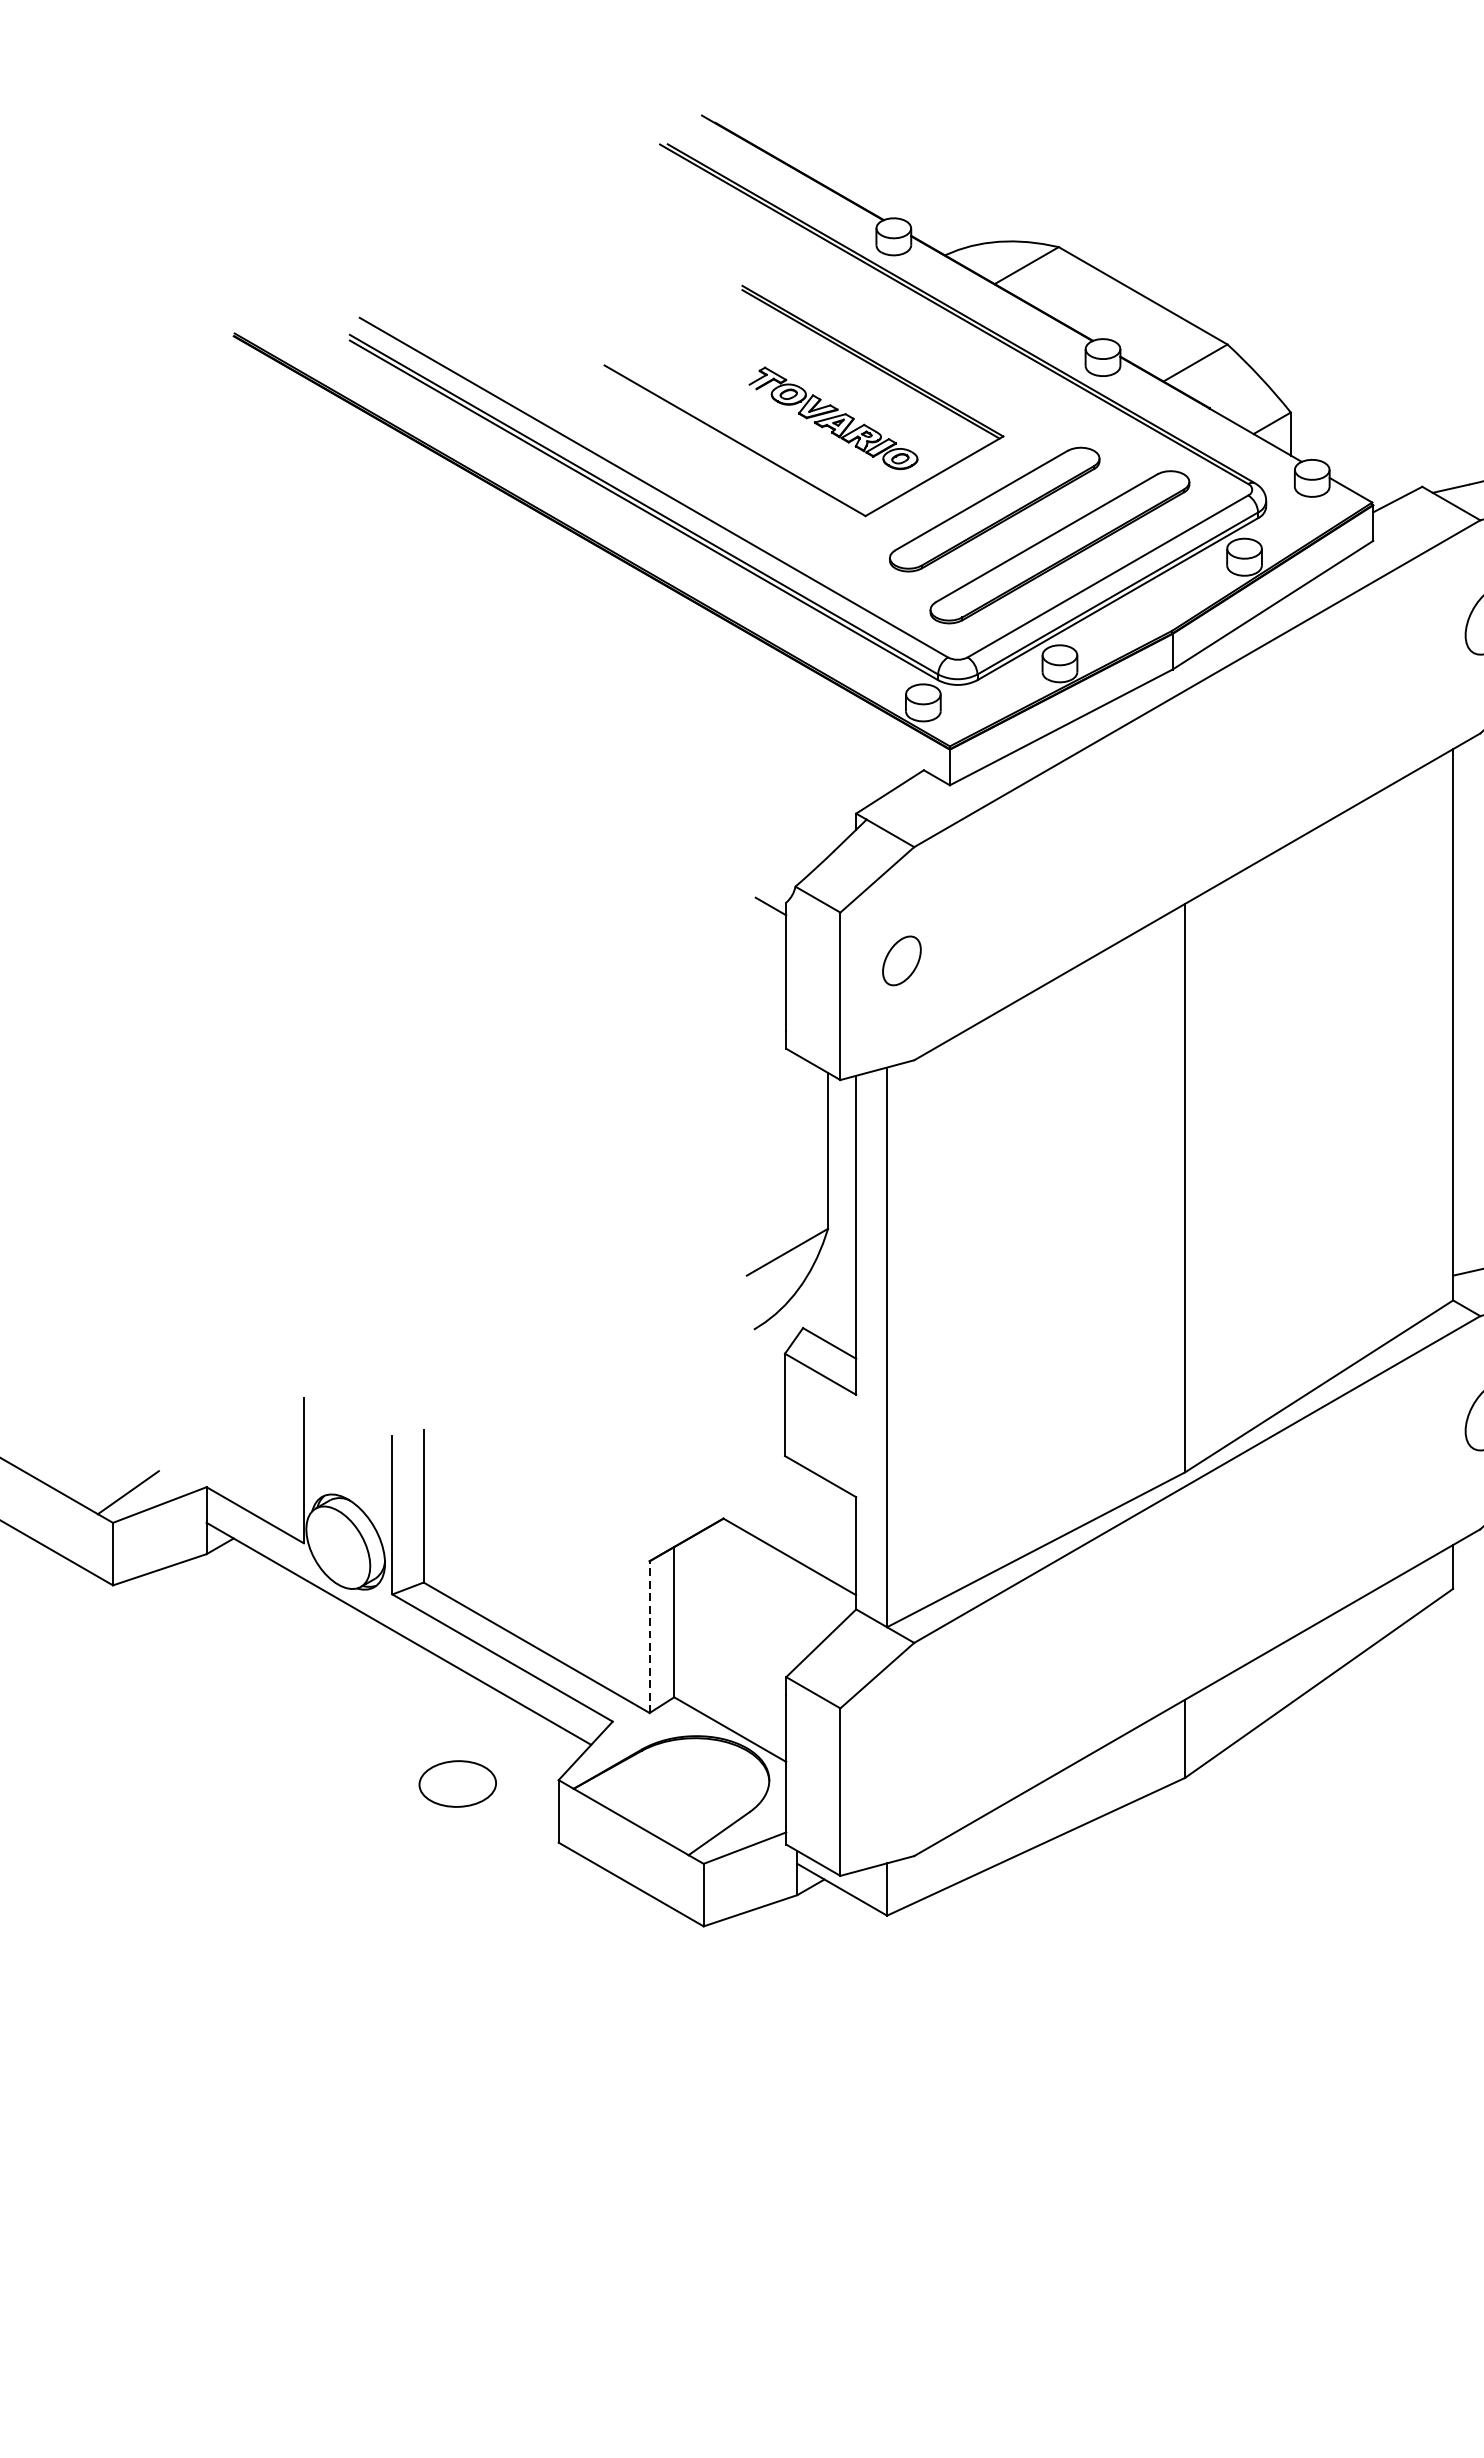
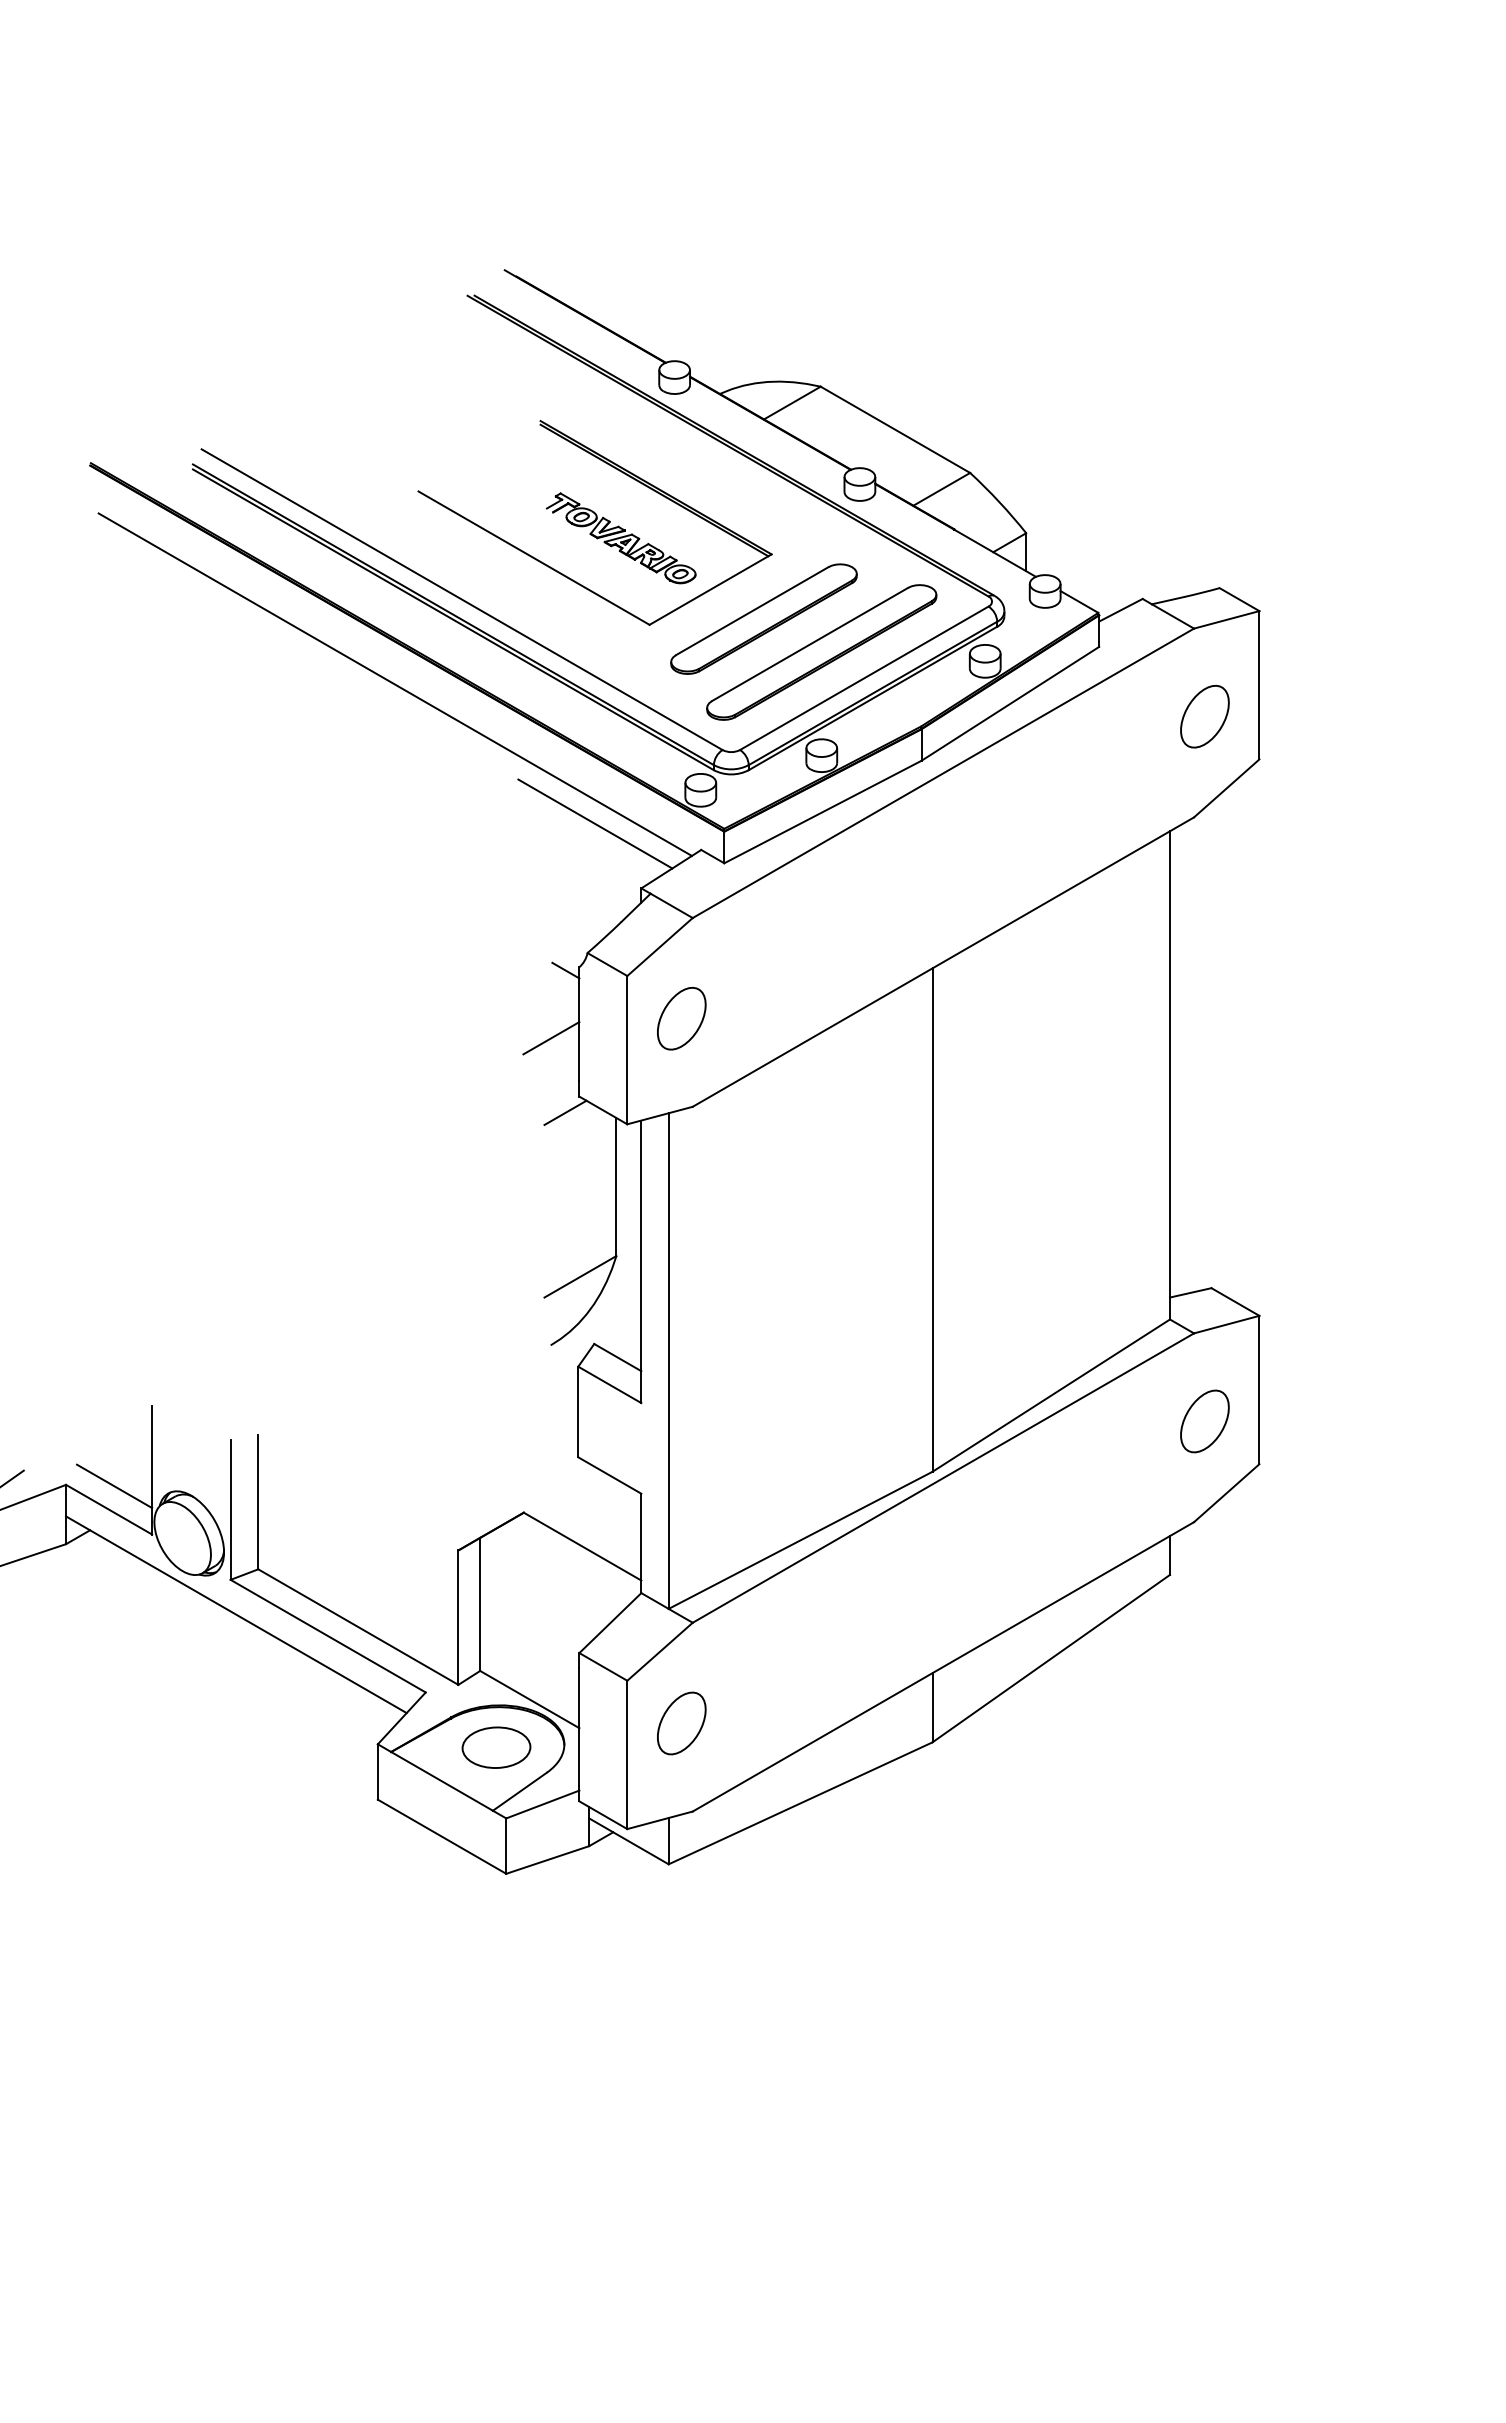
line: (577, 583) -> (394, 684), added
line: (804, 740) -> (595, 823), added
part: (901, 960) -> (681, 1018), size x1.43
line: (754, 983) -> (551, 1038), added
line: (770, 1066) -> (565, 1112), added
line: (261, 1489) -> (114, 1486), added
line: (649, 1636) -> (458, 1617), dashed -> solid
part: (901, 1756) -> (681, 1723), added
part: (457, 1783) -> (496, 1747), moved

